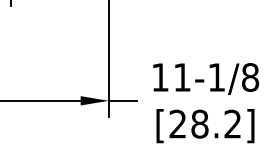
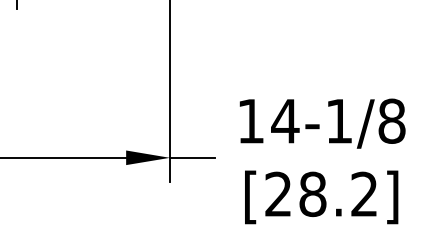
text: (182, 77) -> (285, 121), 11-1/8 -> 14-1/8

